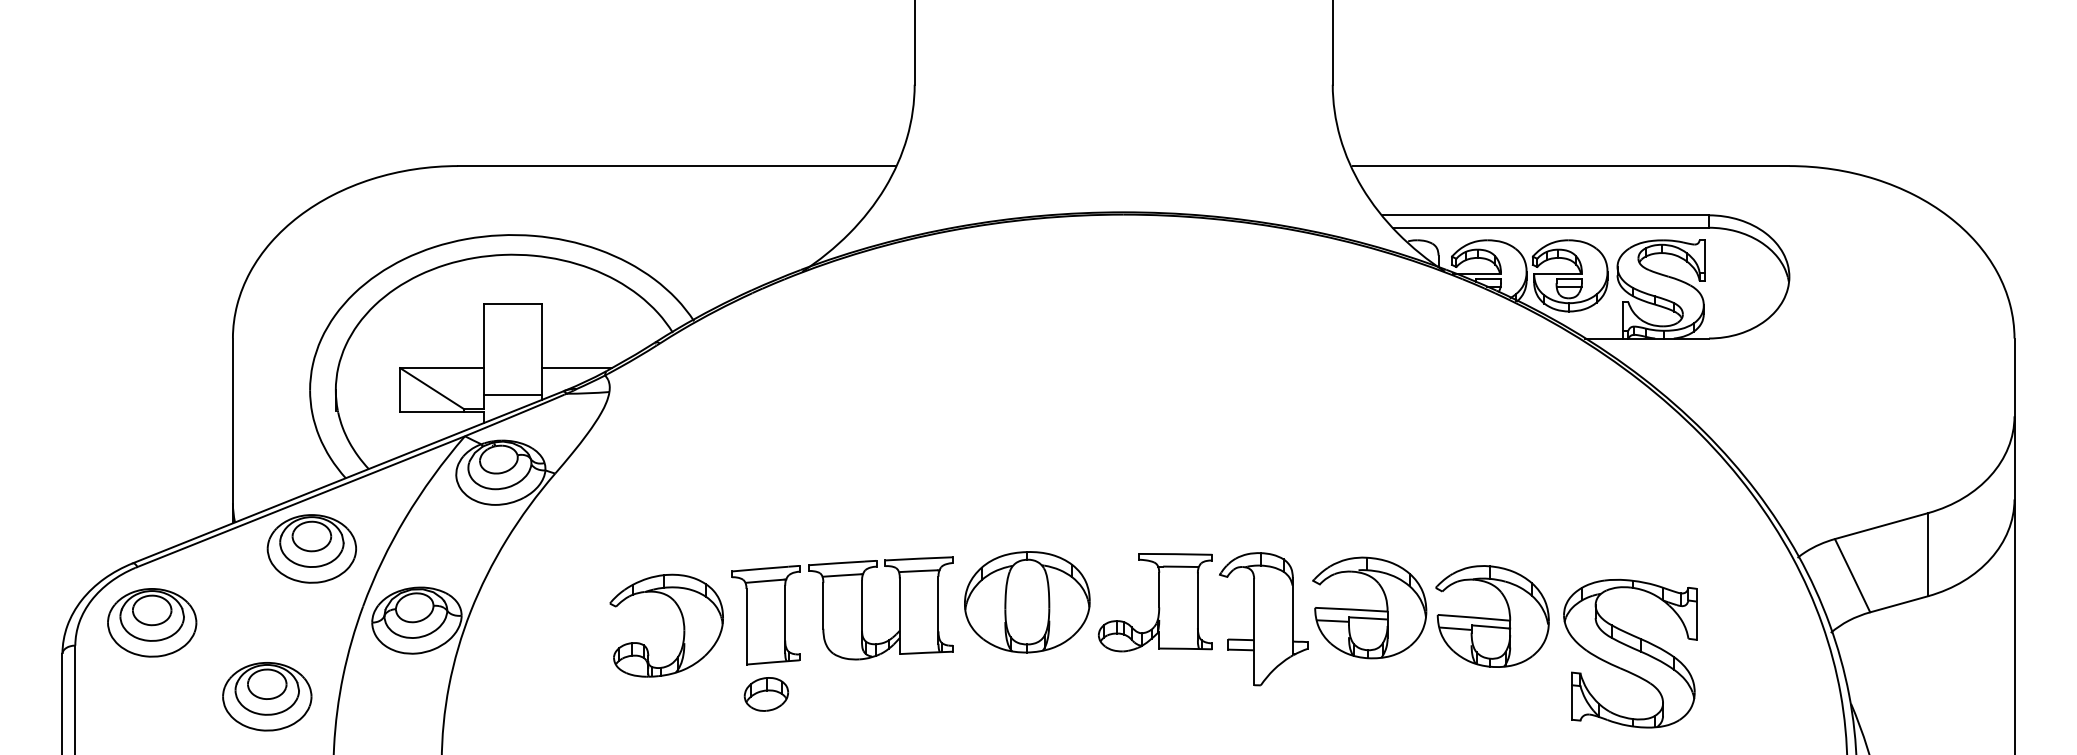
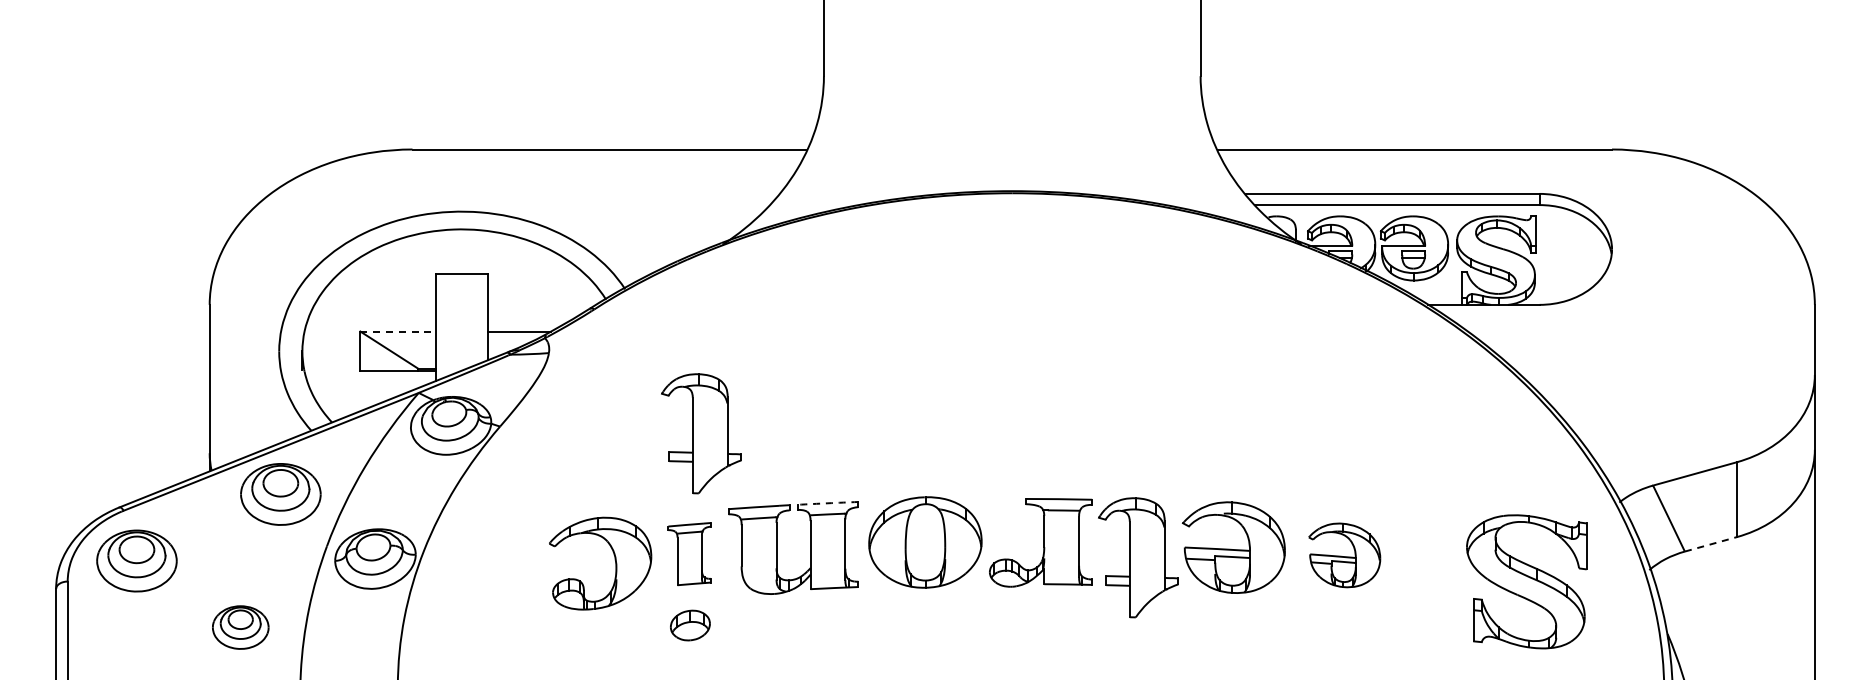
line: (442, 368) -> (398, 331), solid -> dashed
line: (512, 394) -> (461, 355), removed
part: (778, 481) -> (701, 433), added
arc: (918, 558) -> (827, 503), solid -> dashed
line: (1899, 604) -> (1711, 544), solid -> dashed
part: (765, 614) -> (689, 553), size x0.7
part: (1492, 616) -> (1344, 555), size x0.7
part: (1630, 653) -> (1526, 581), moved
part: (267, 696) -> (240, 627), size x0.7

